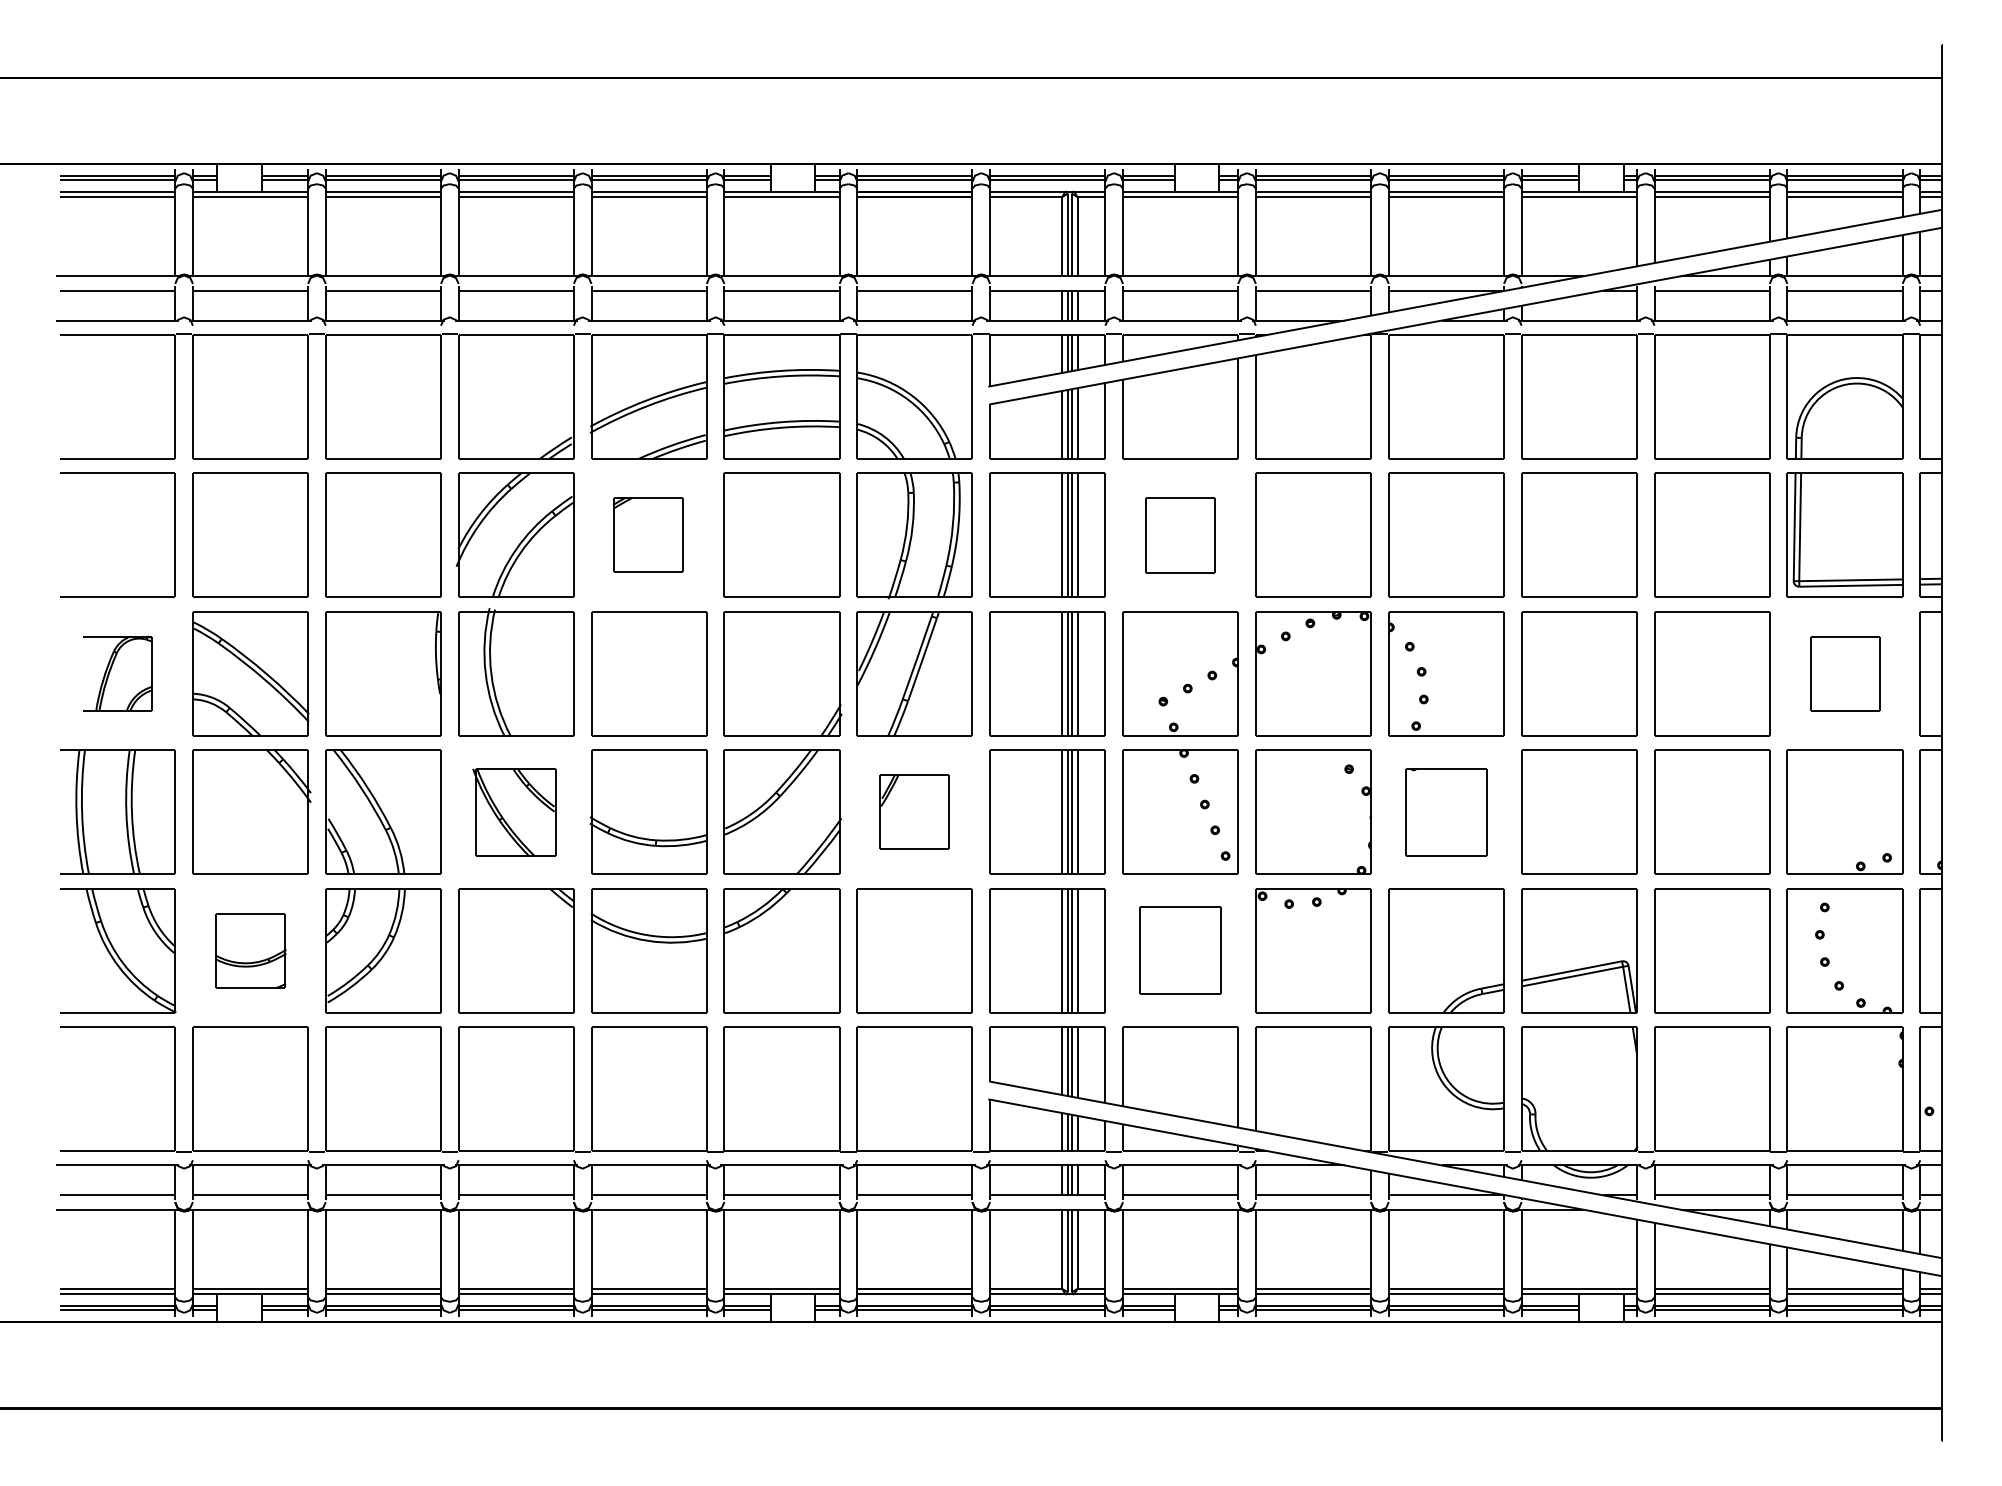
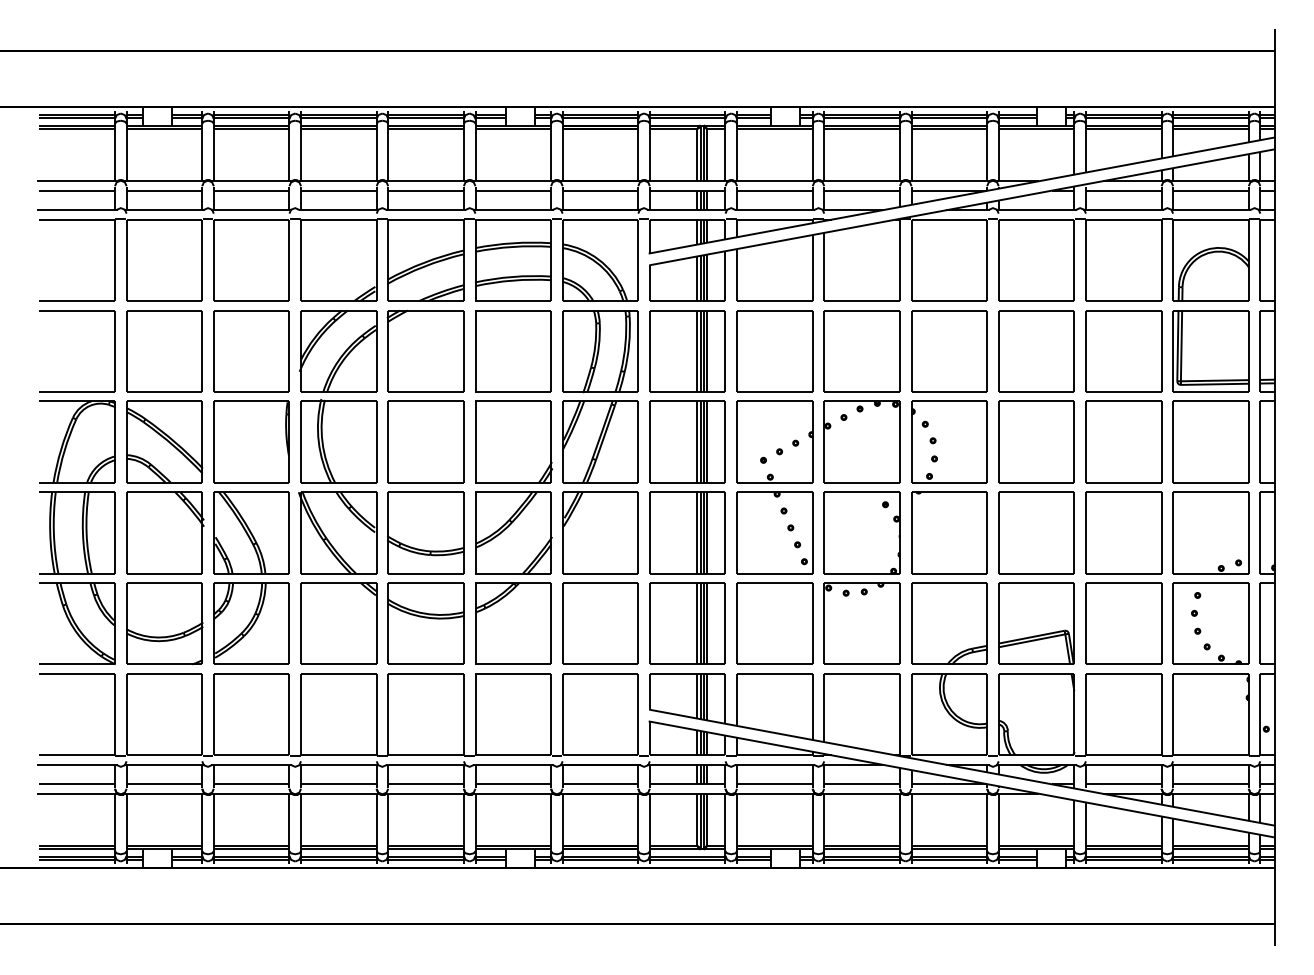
part: (648, 534) -> (425, 350), size x1.67
part: (1180, 535) -> (774, 351), size x1.67
part: (118, 672) -> (77, 441), size x1.67
part: (1844, 672) -> (1210, 441), size x1.67
part: (514, 811) -> (337, 532), size x1.43
part: (914, 811) -> (600, 532), size x1.67
part: (1446, 811) -> (949, 532), size x1.43
part: (250, 950) -> (164, 623), size x1.67
part: (1180, 950) -> (774, 623), size x1.43

